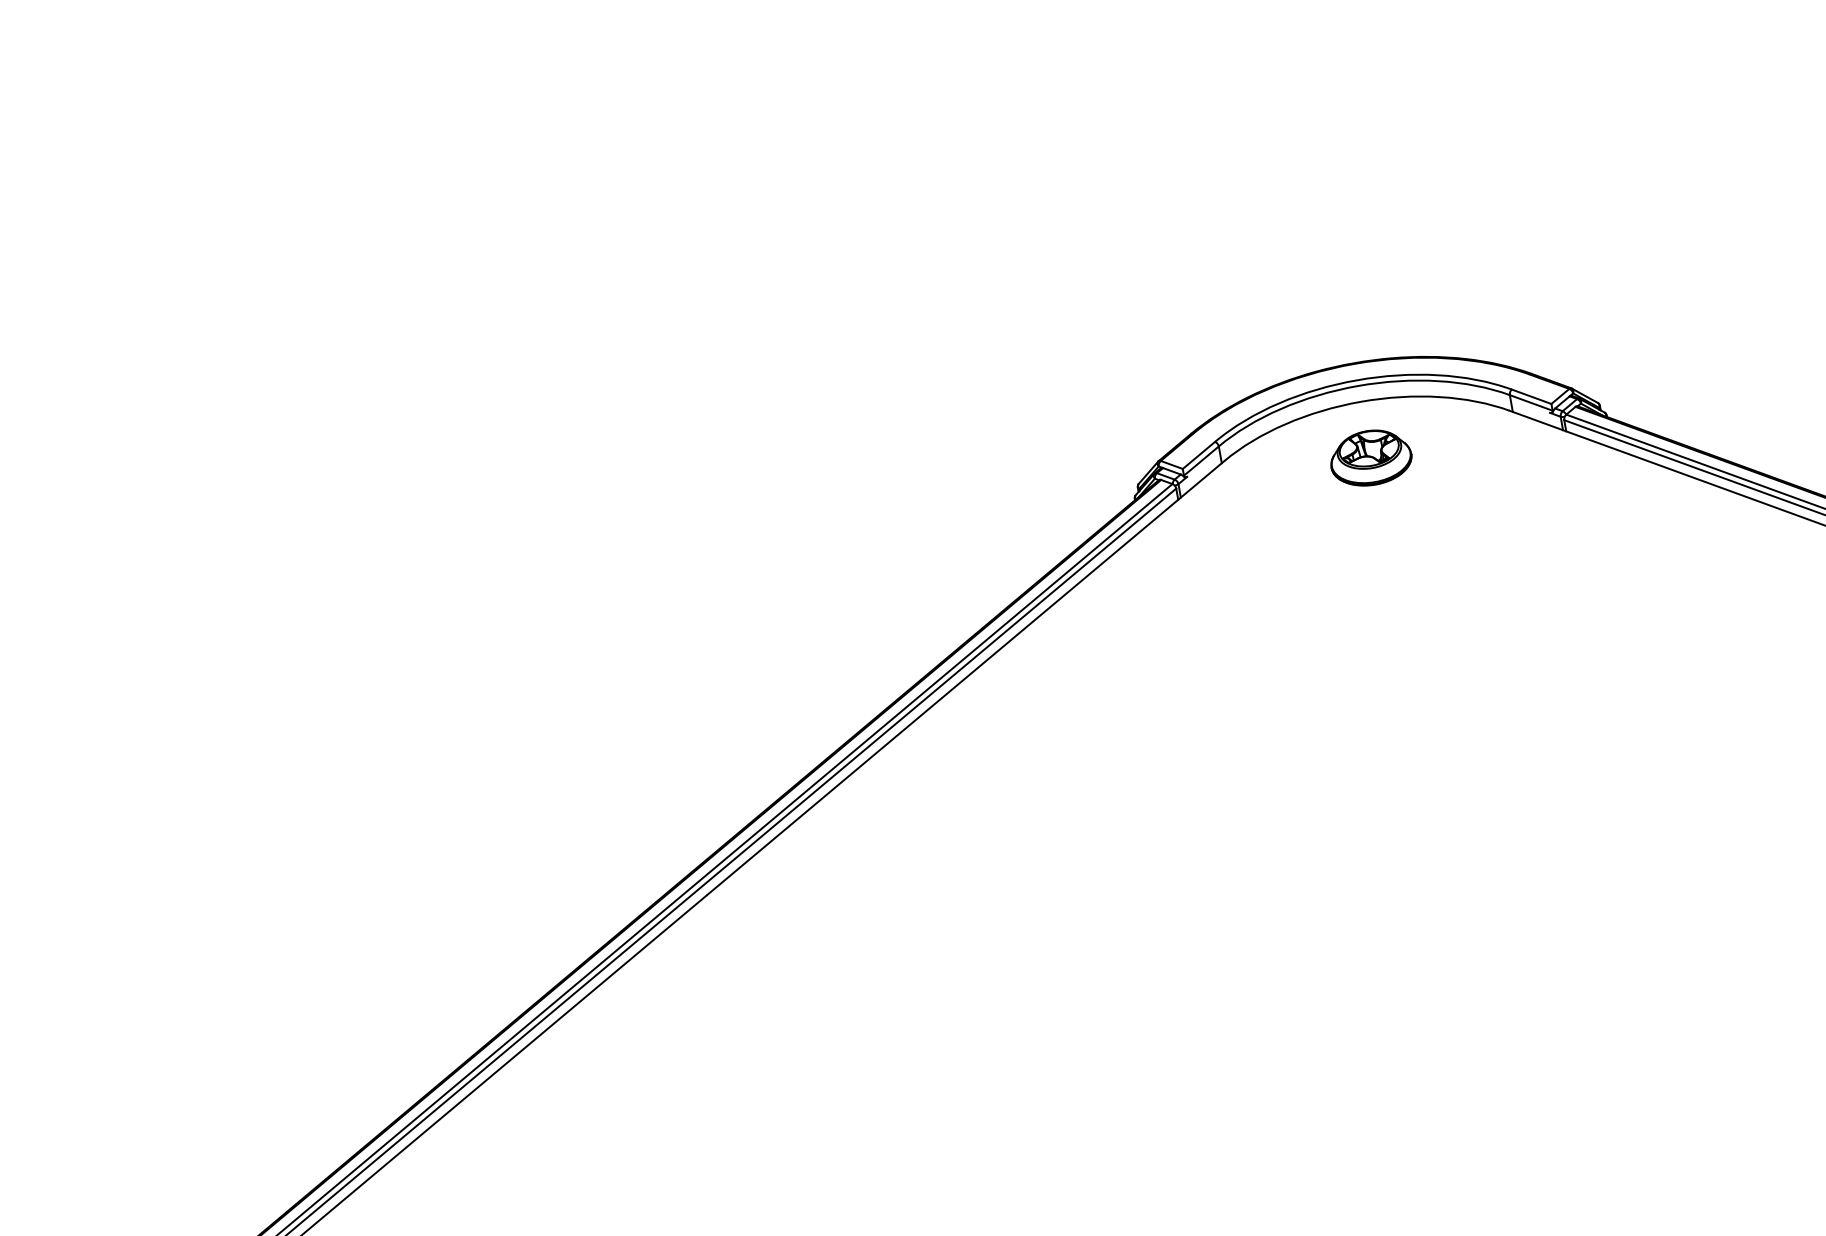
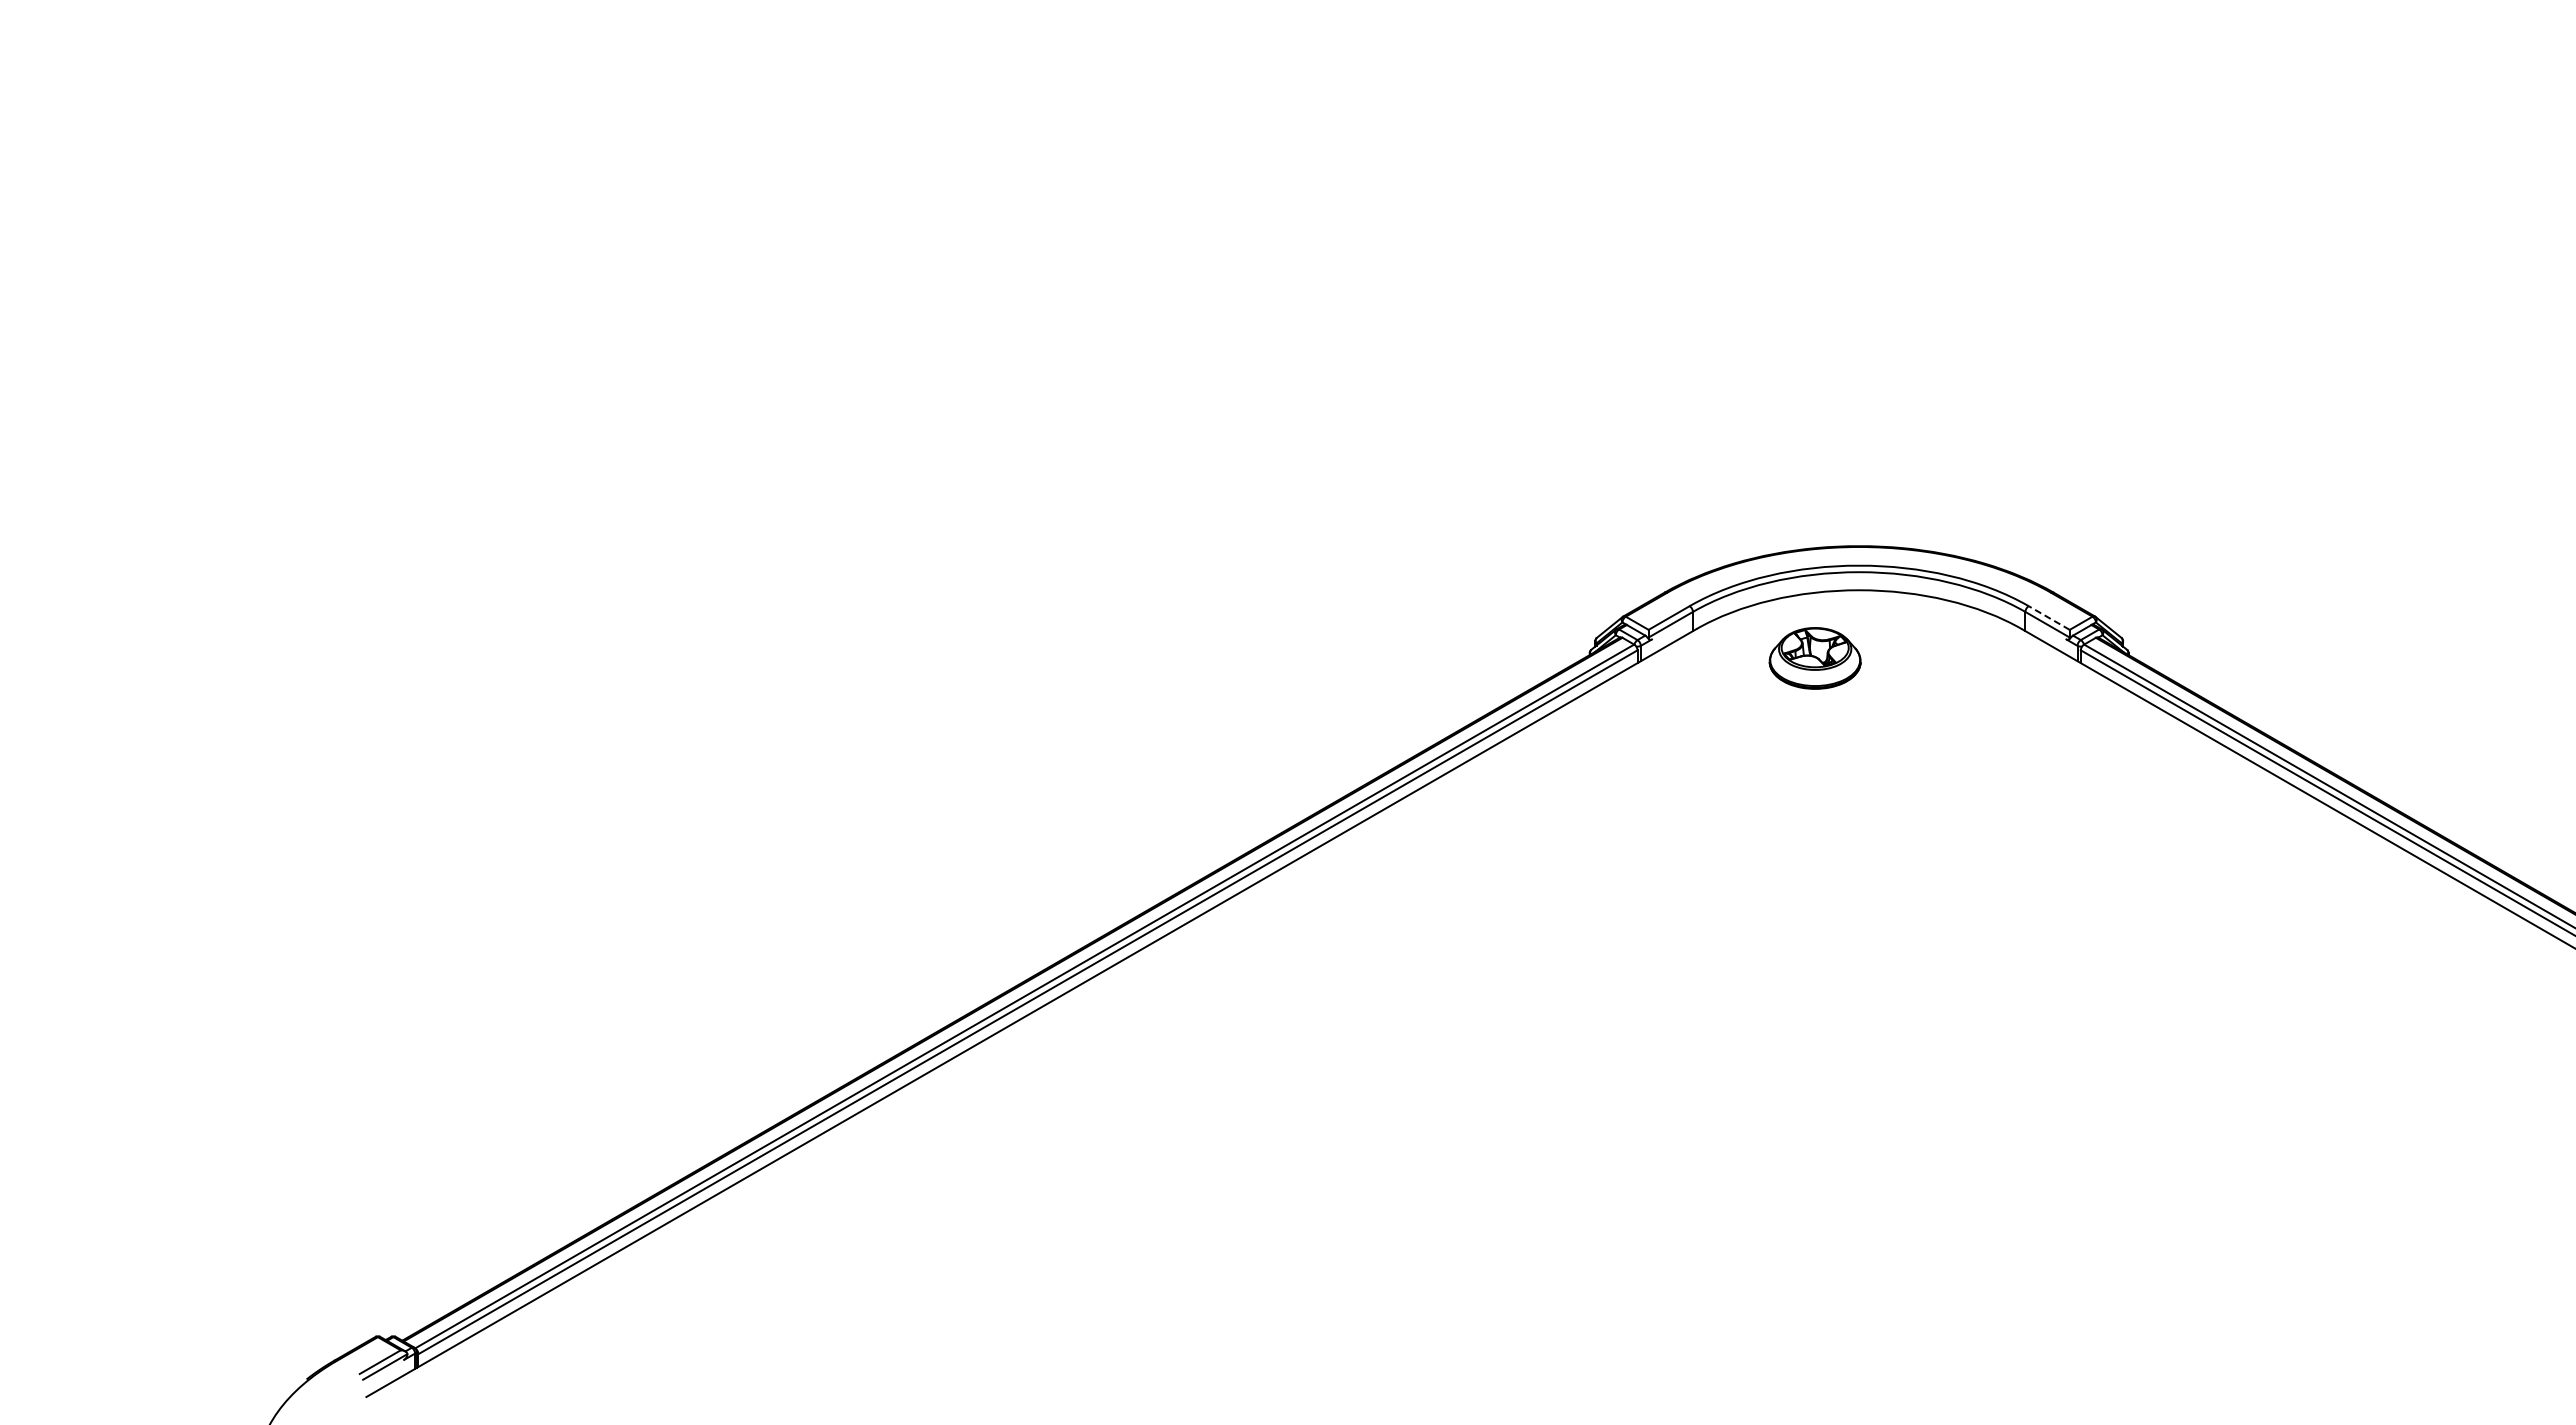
line: (1531, 397) -> (2049, 618), solid -> dashed
part: (1370, 458) -> (1814, 658), moved

